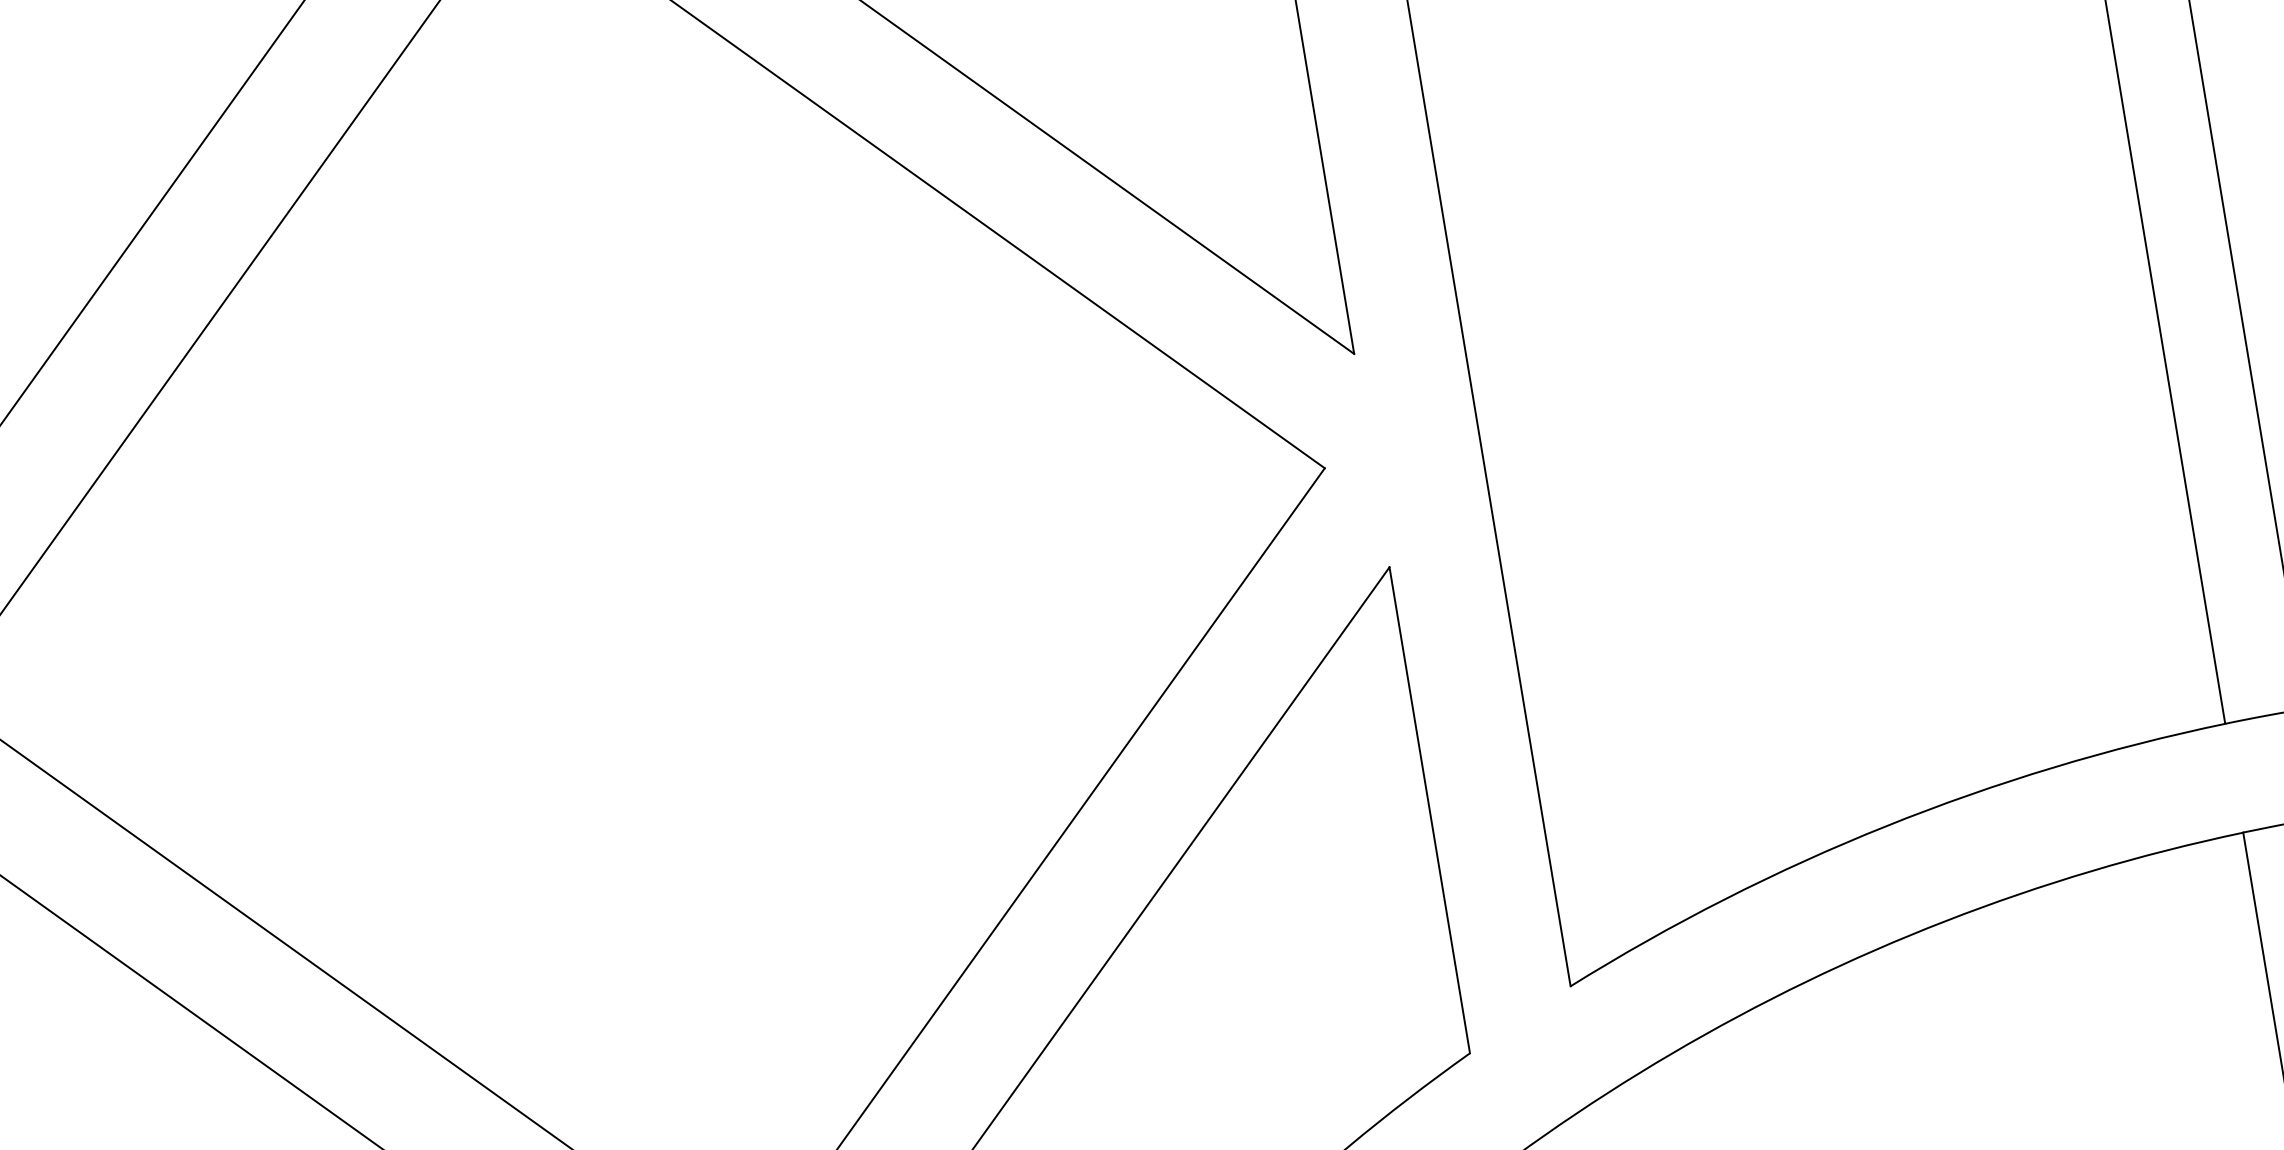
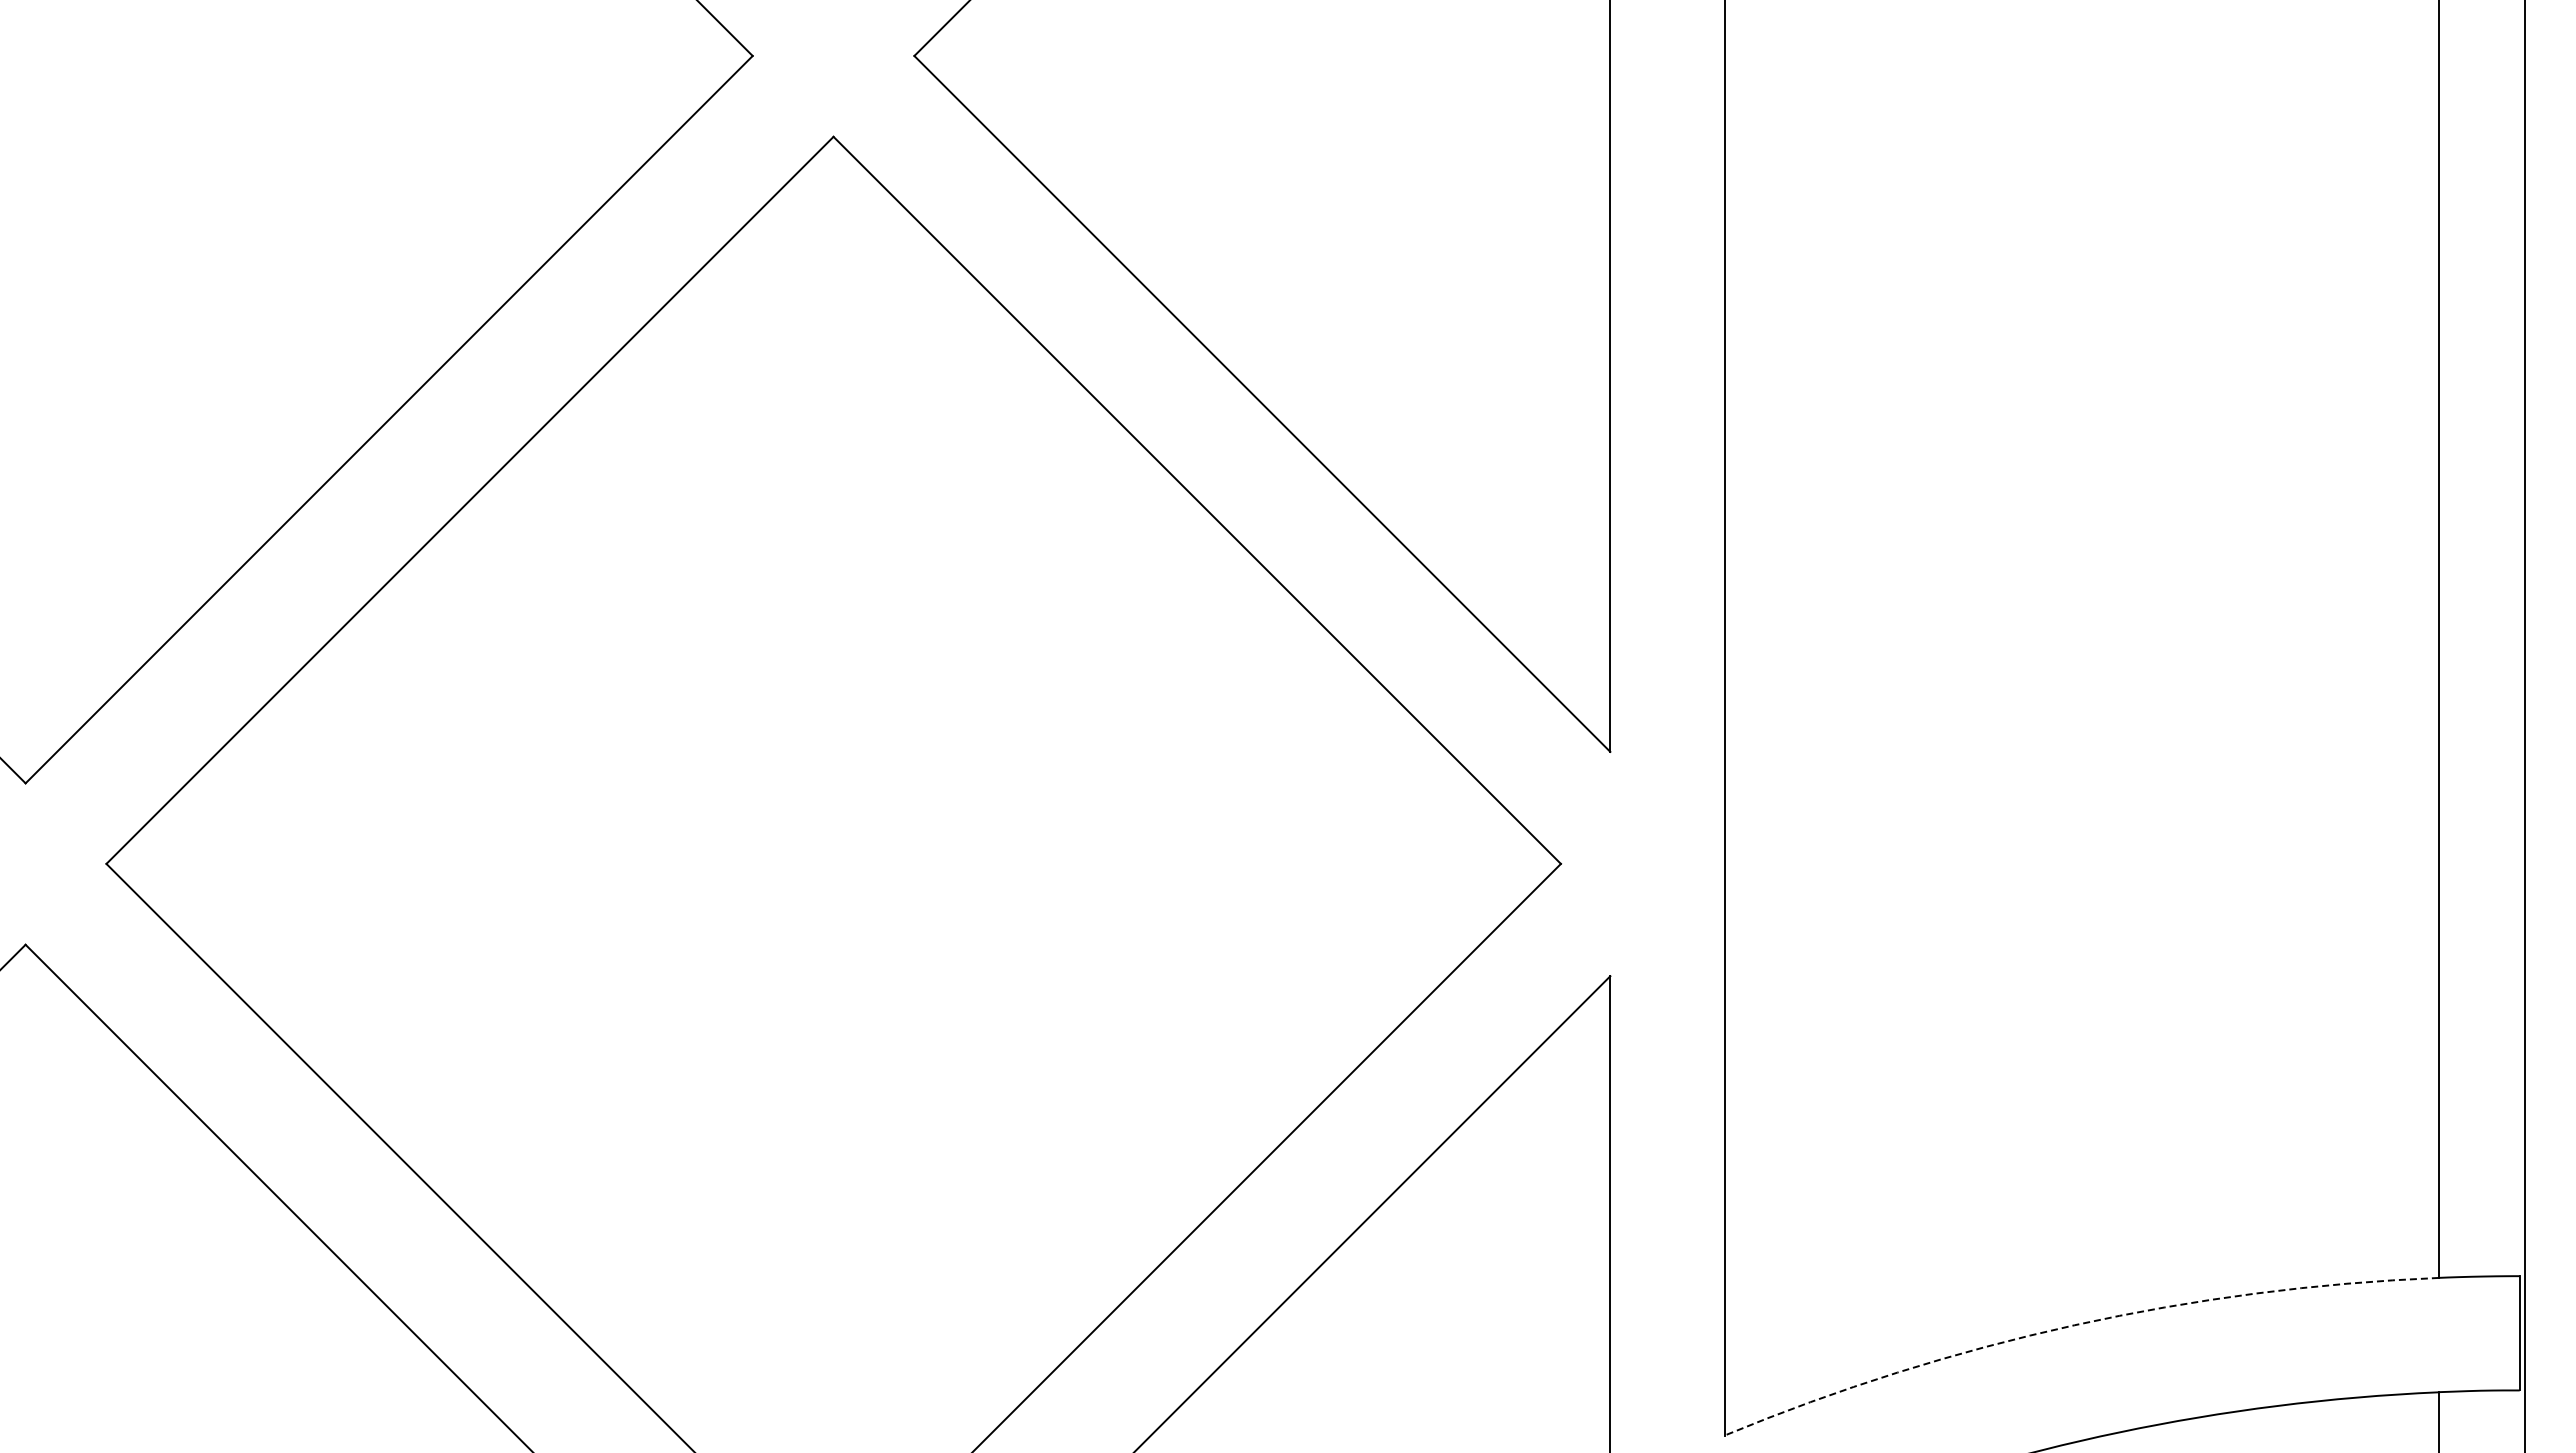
arc: (1886, 826) -> (2074, 1325), solid -> dashed

